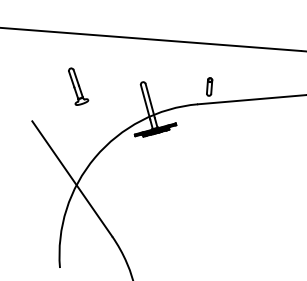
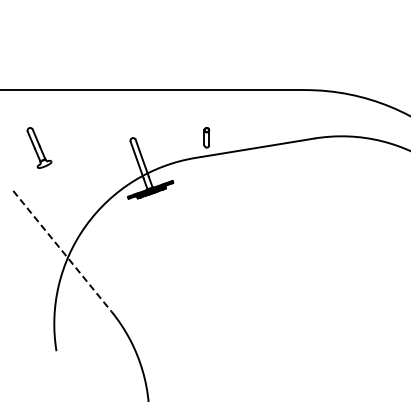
part: (78, 86) -> (39, 147), moved
line: (72, 179) -> (62, 251), solid -> dashed

